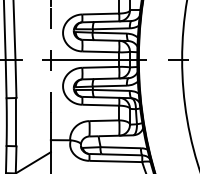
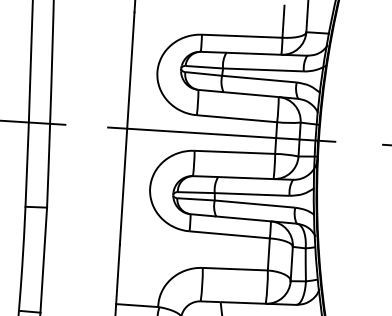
line: (50, 59) -> (126, 128), dashed -> solid

